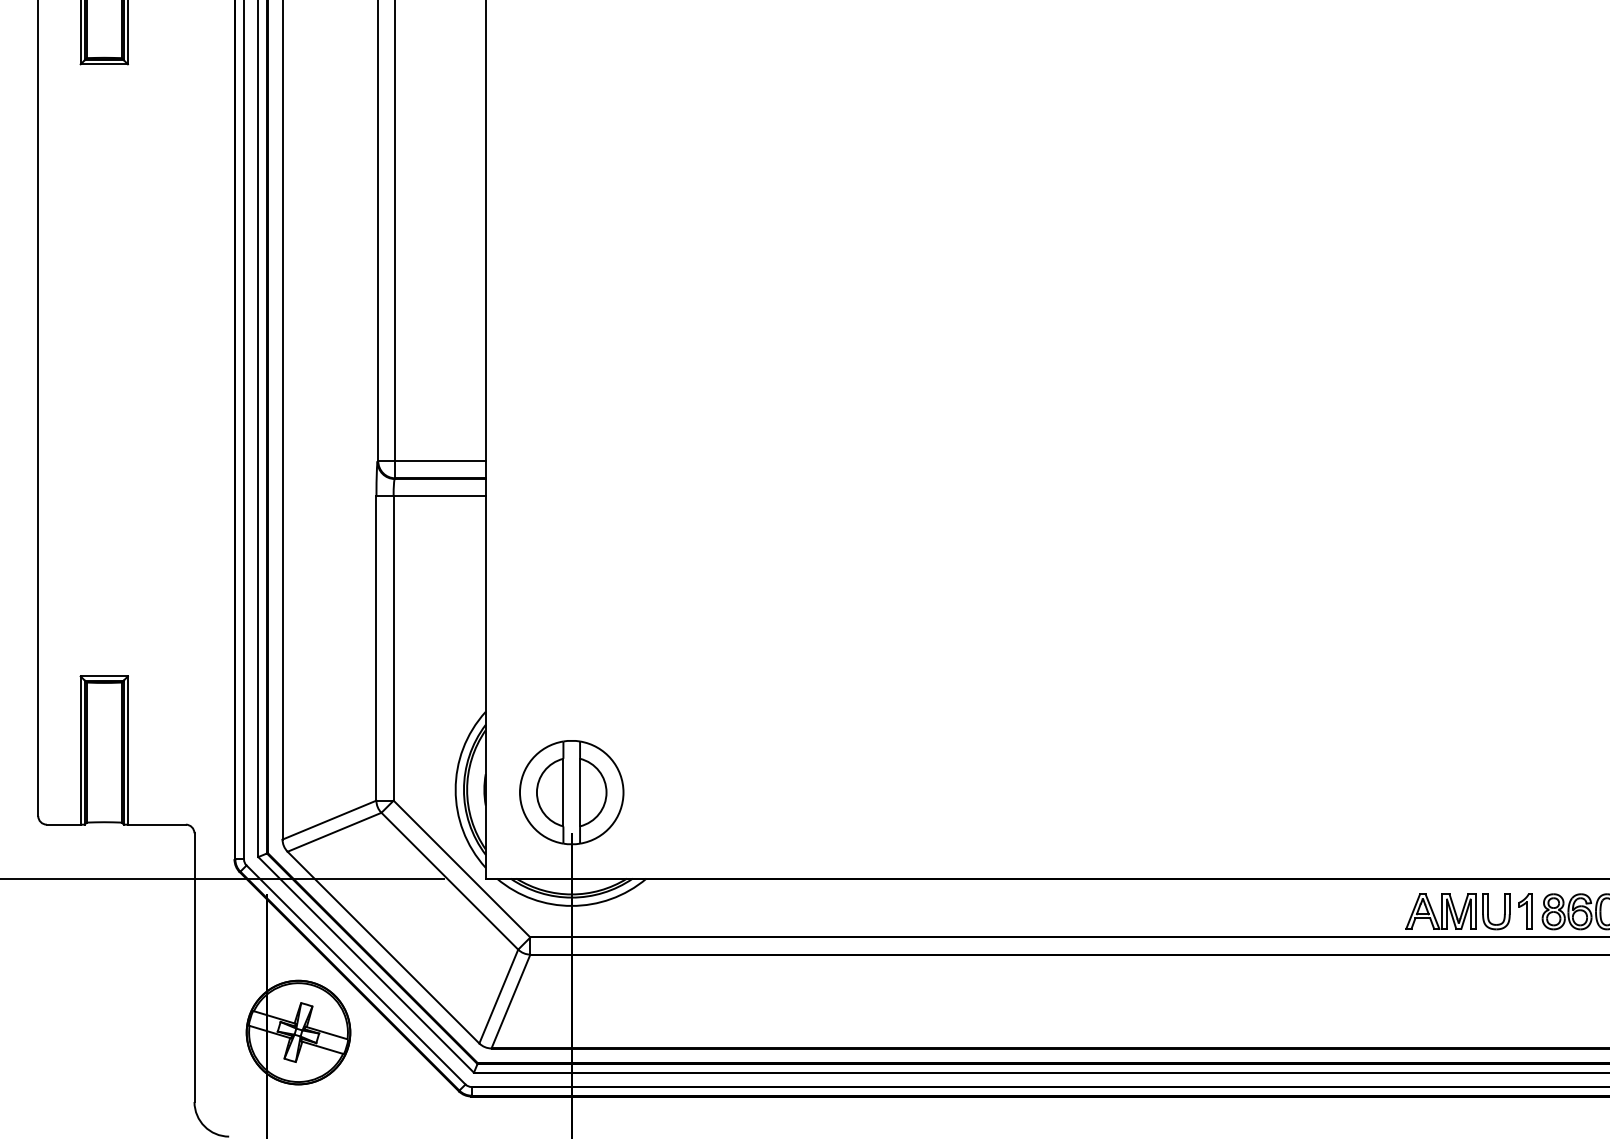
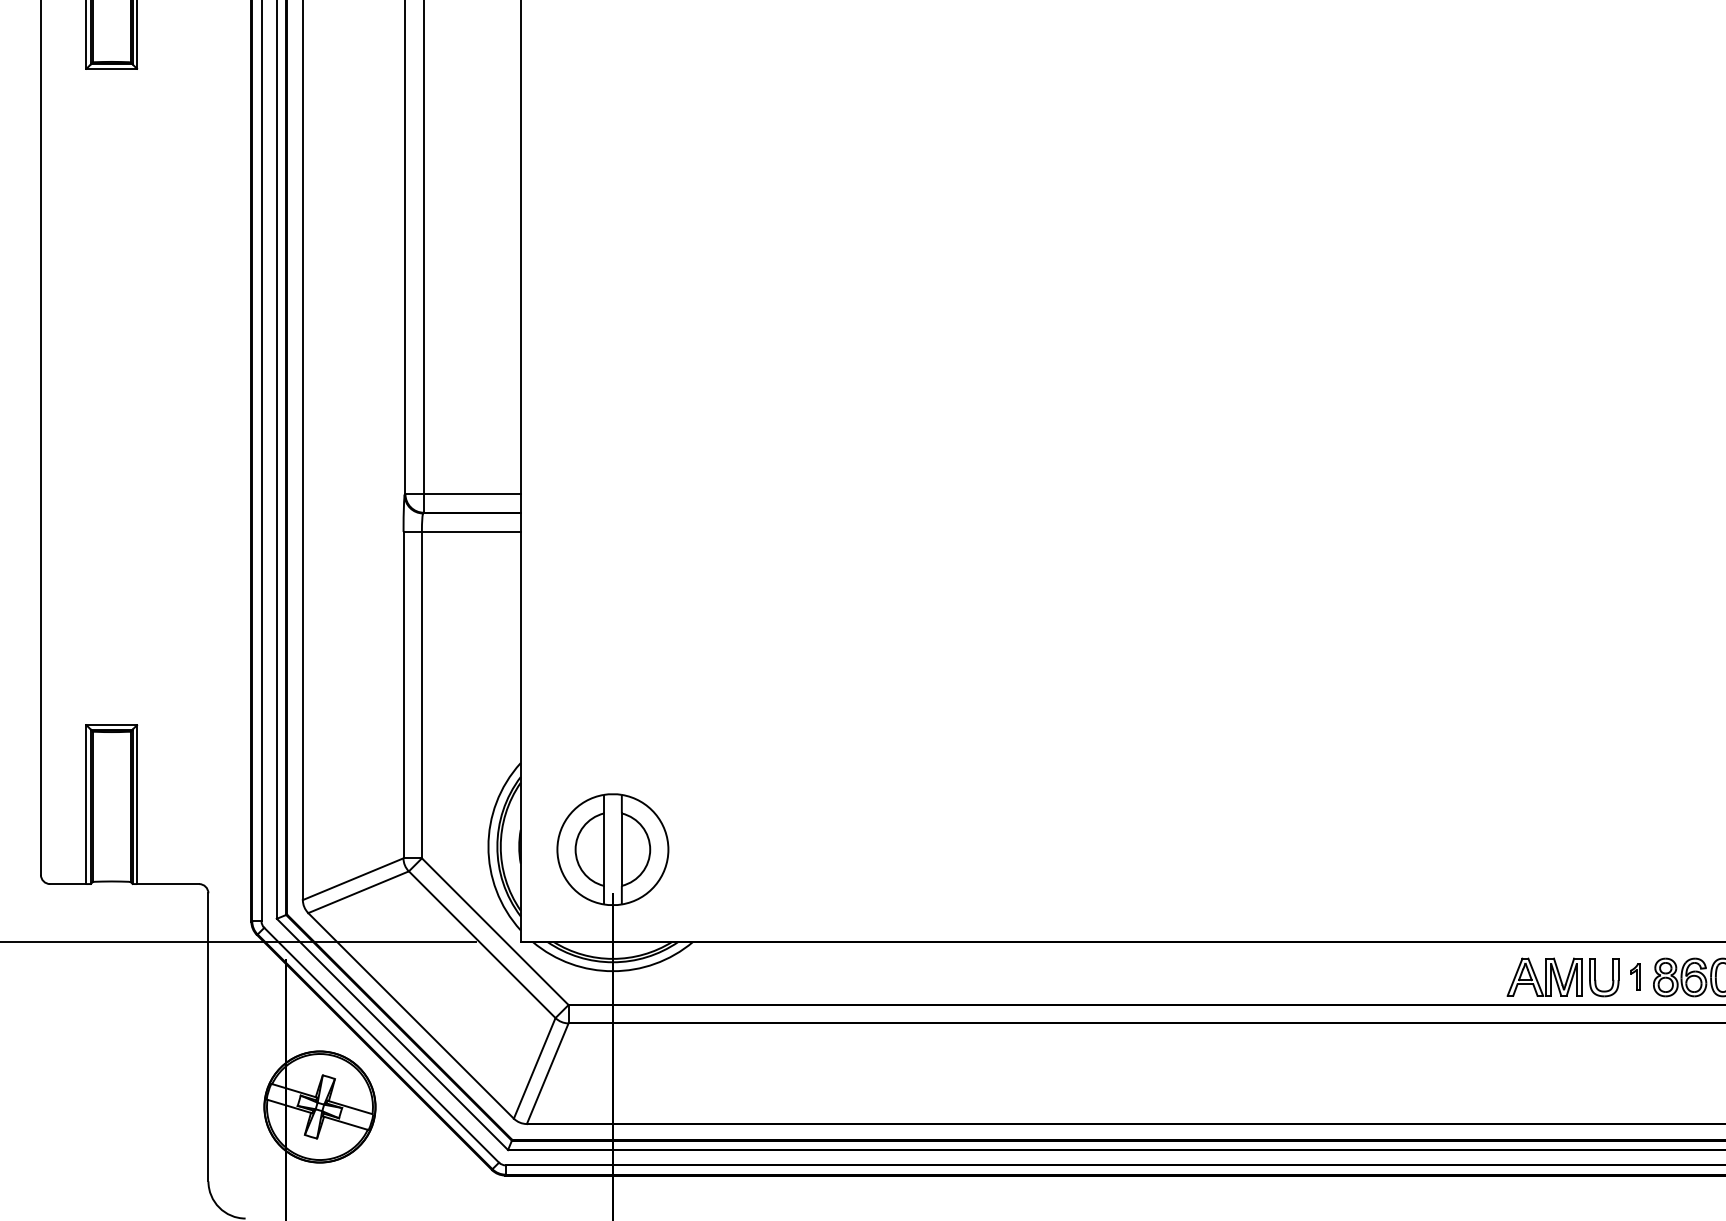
part: (1525, 911) -> (1635, 977), size x0.7

